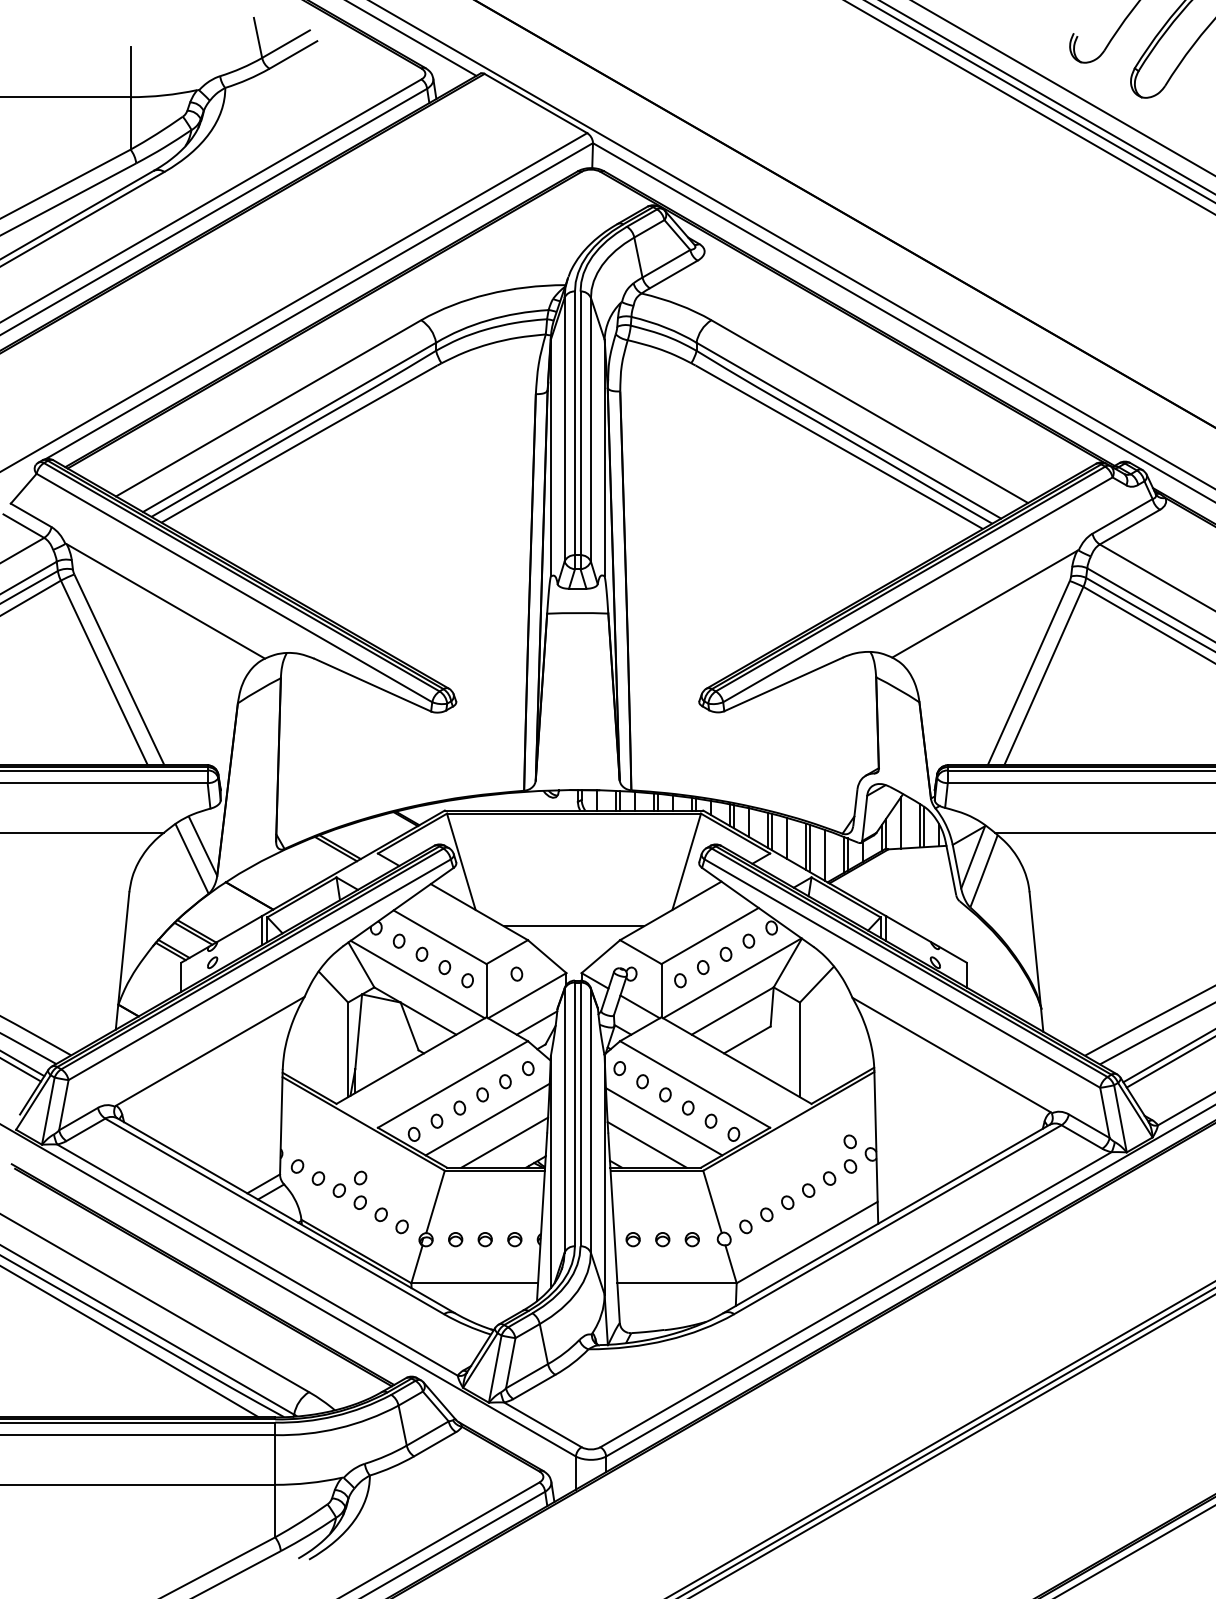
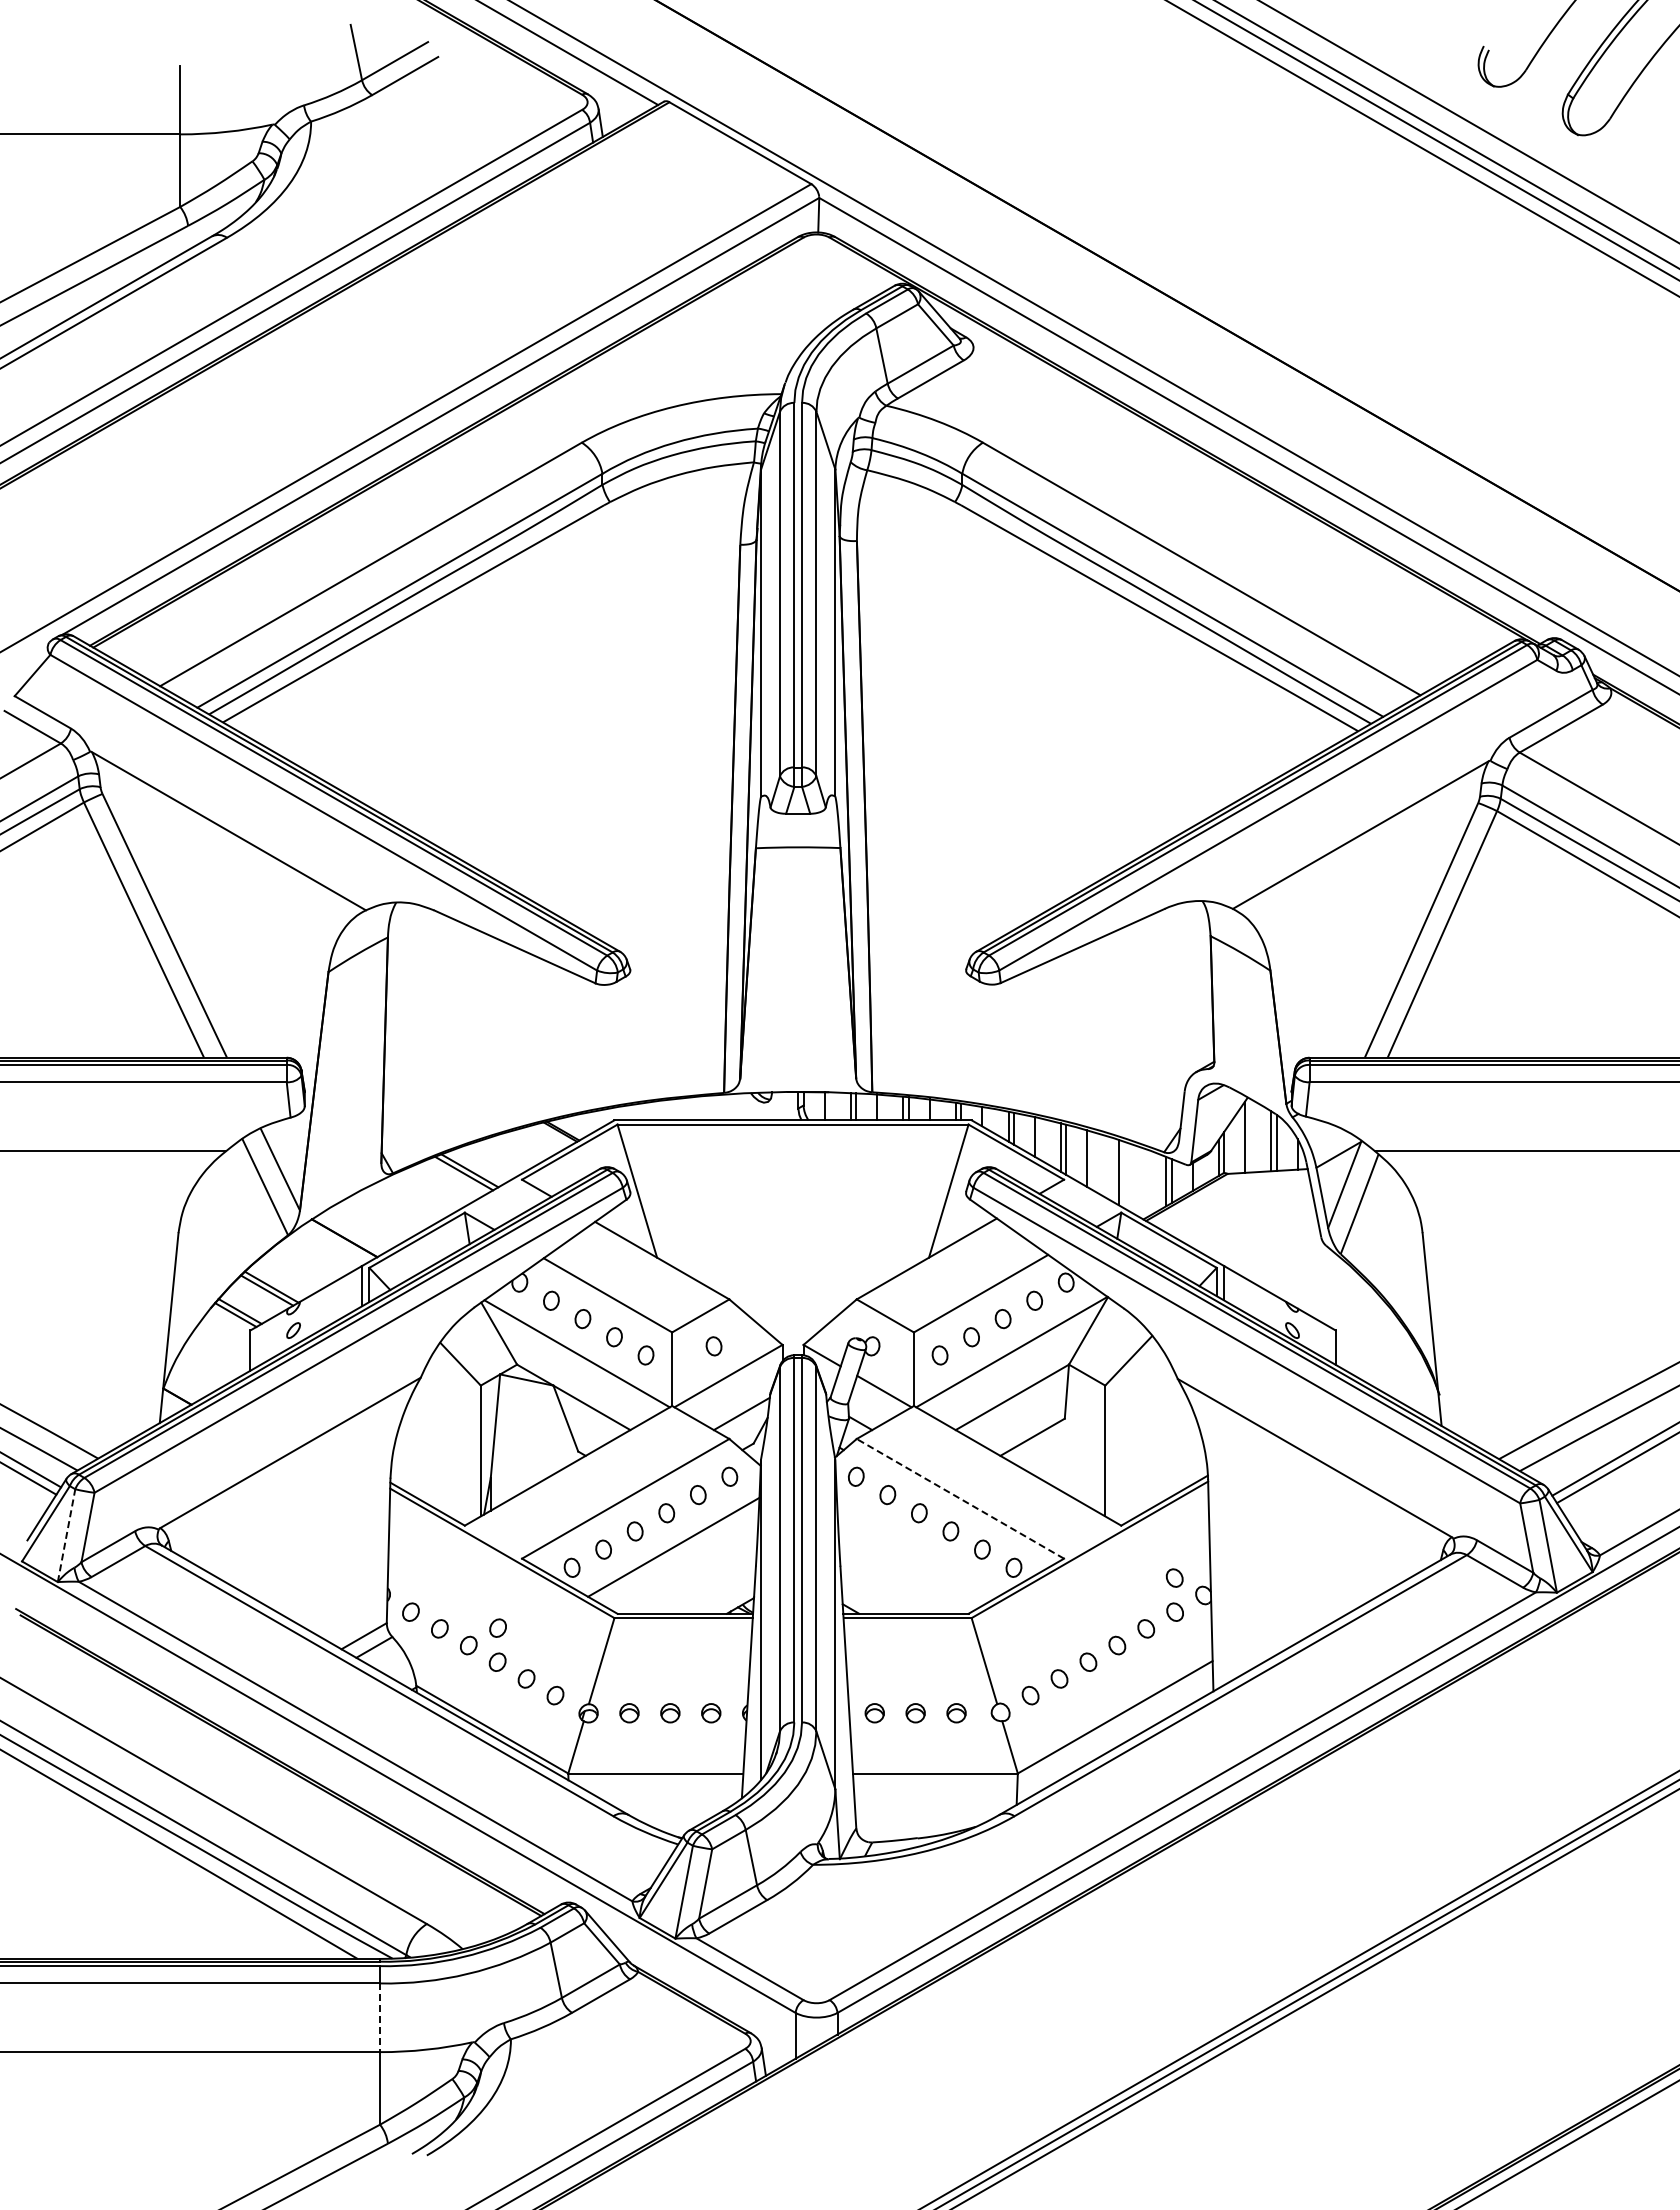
line: (805, 846) -> (1113, 1170), removed
line: (824, 854) -> (1139, 1181), removed
line: (573, 926) -> (792, 1280), removed
line: (695, 1084) -> (960, 1498), solid -> dashed
line: (48, 1111) -> (66, 1535), solid -> dashed
line: (664, 1121) -> (917, 1549), removed
line: (504, 1142) -> (697, 1578), removed
line: (646, 1144) -> (893, 1581), removed
line: (275, 1460) -> (380, 2018), solid -> dashed

